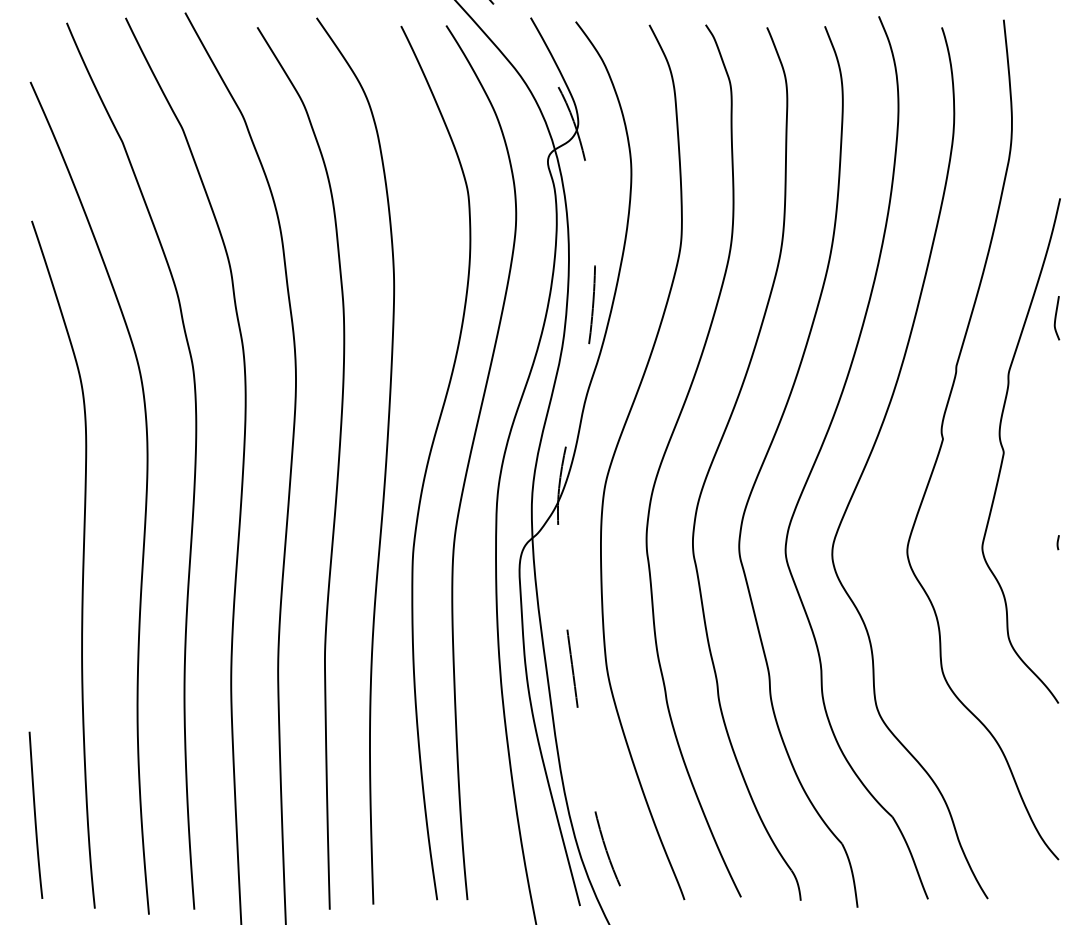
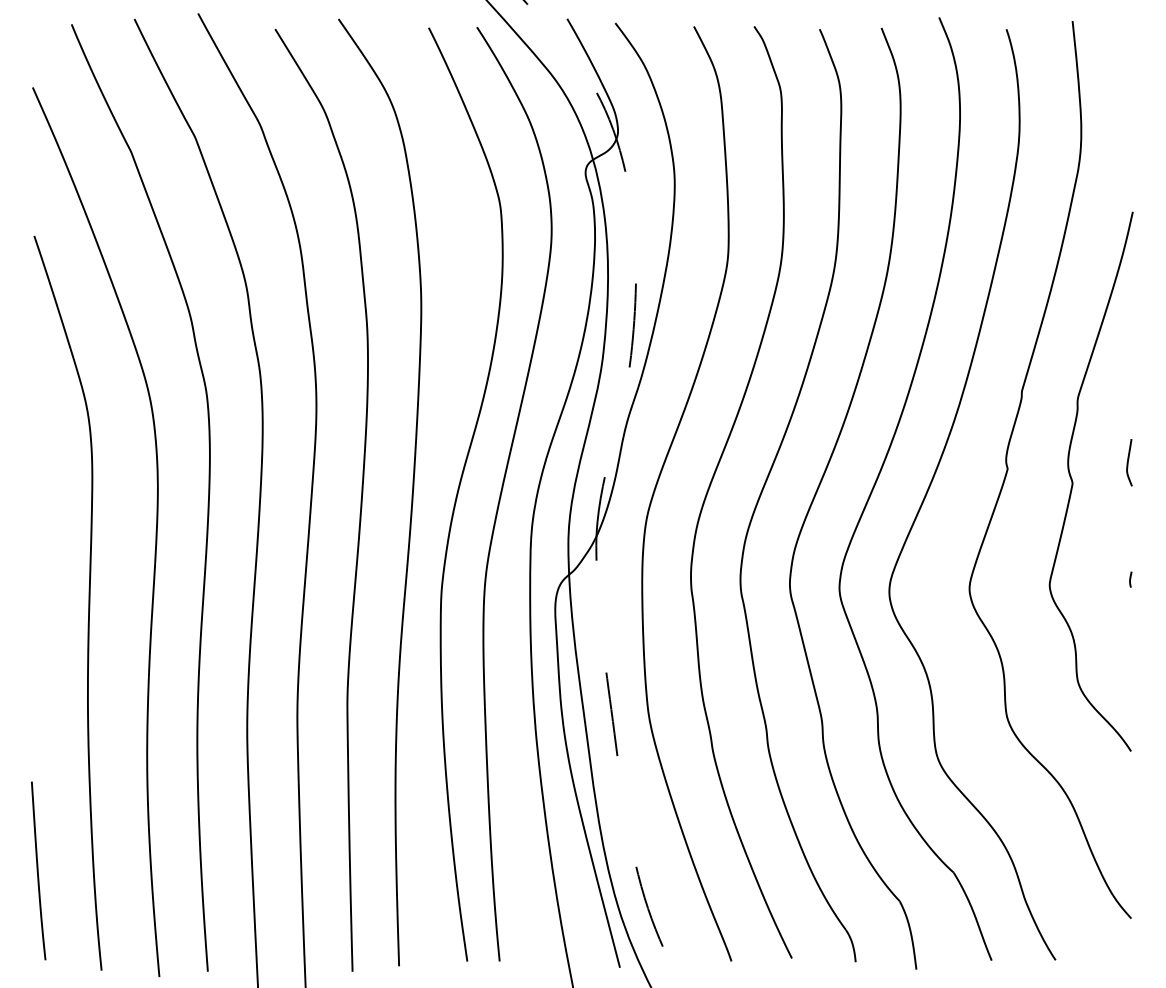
curve: (1056, 318) -> (1128, 463), moved

